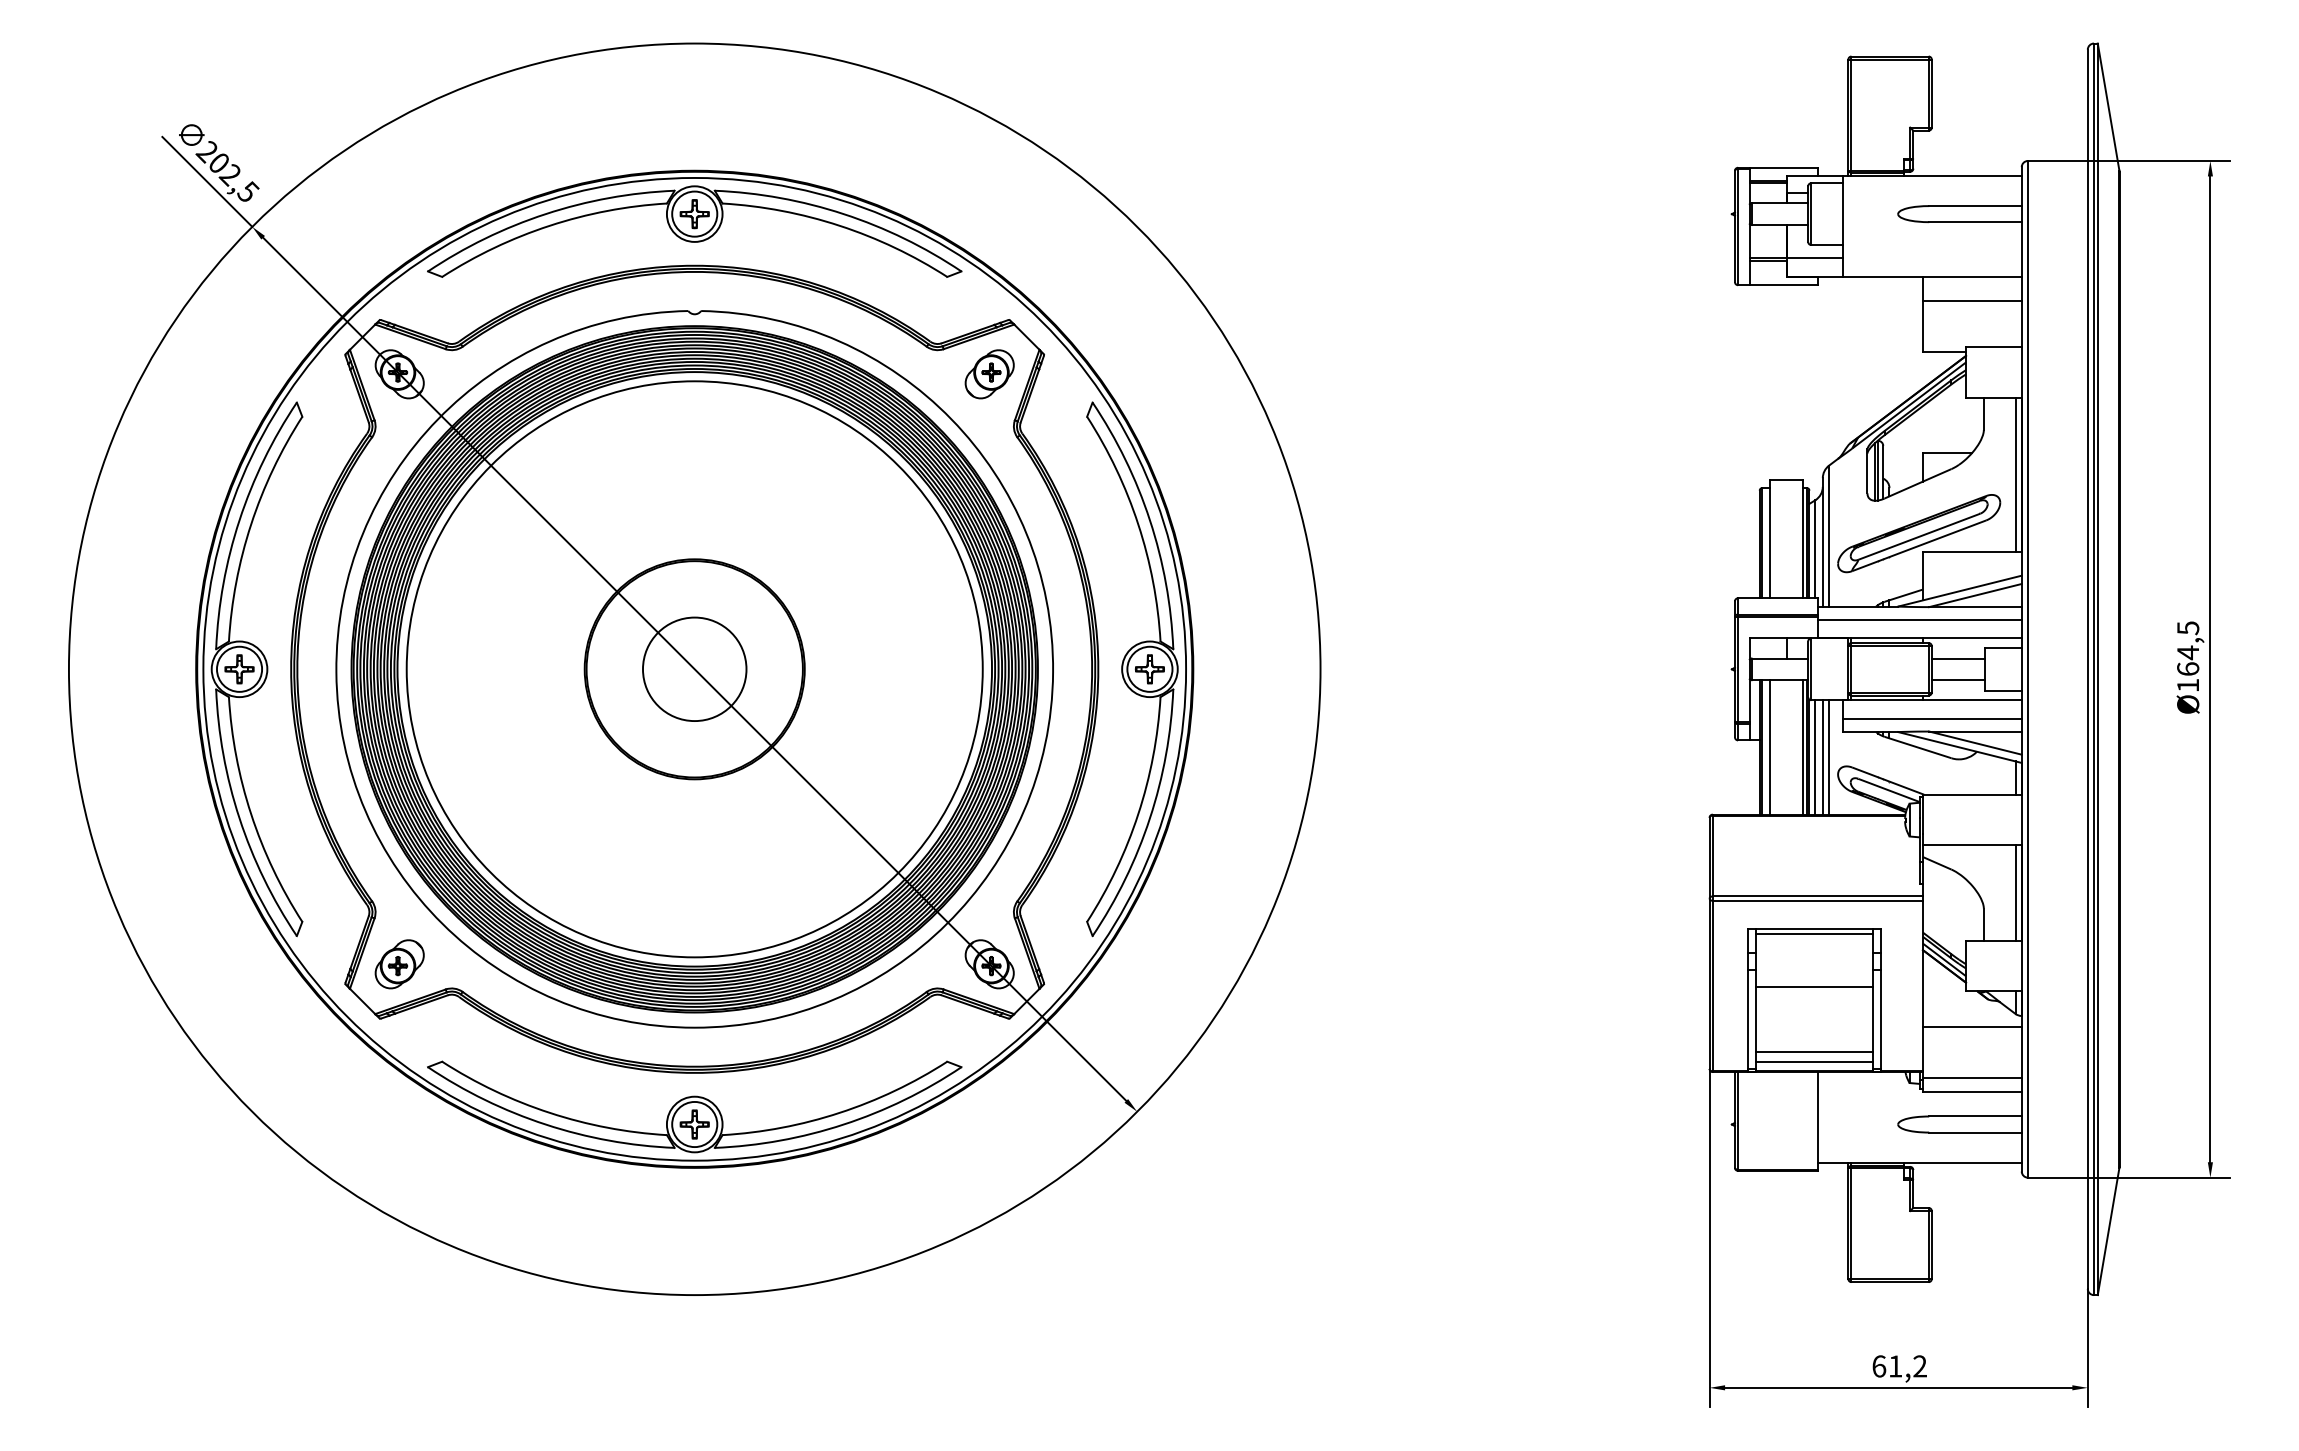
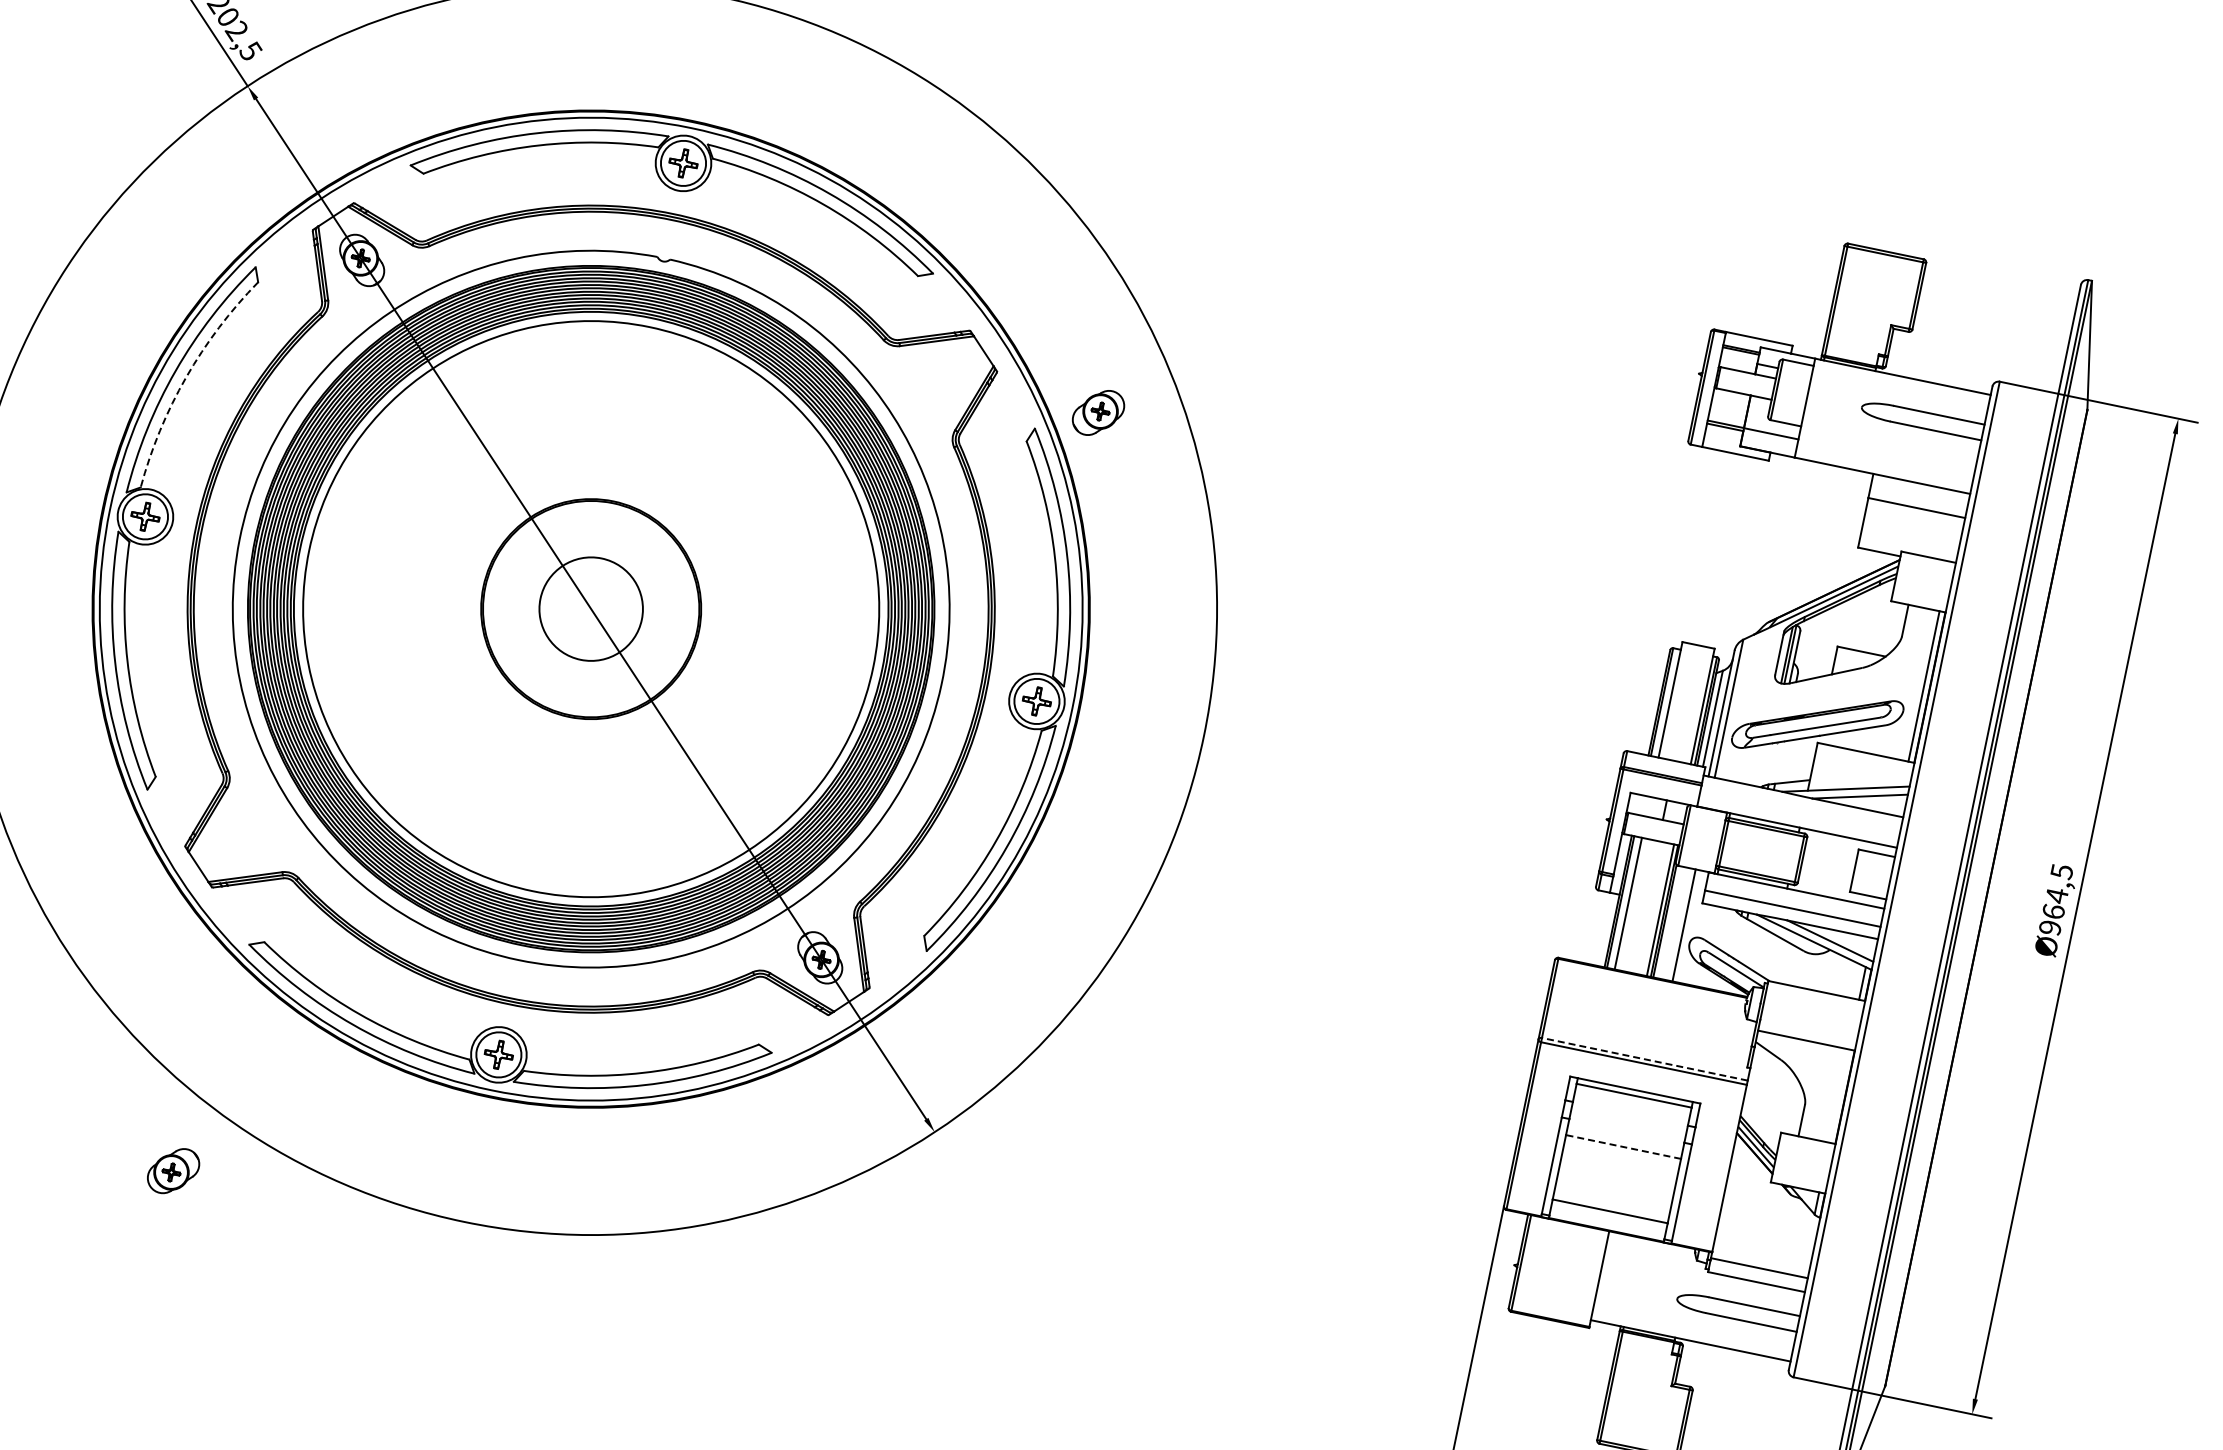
part: (989, 374) -> (1098, 413), moved
arc: (251, 524) -> (186, 377), solid -> dashed
line: (1919, 619) -> (1800, 808), removed
line: (1957, 658) -> (1829, 854), removed
line: (1957, 680) -> (1825, 876), removed
text: (2188, 685) -> (2050, 927), Ø164,5 -> Ø964,5
line: (1815, 757) -> (1670, 922), removed
line: (1822, 757) -> (1677, 924), removed
line: (2015, 892) -> (1839, 1095), removed
line: (1817, 896) -> (1644, 1059), solid -> dashed
part: (399, 964) -> (173, 1171), moved
line: (1814, 986) -> (1623, 1146), solid -> dashed
line: (1971, 1027) -> (1768, 1218), removed
line: (1814, 1061) -> (1608, 1220), removed

